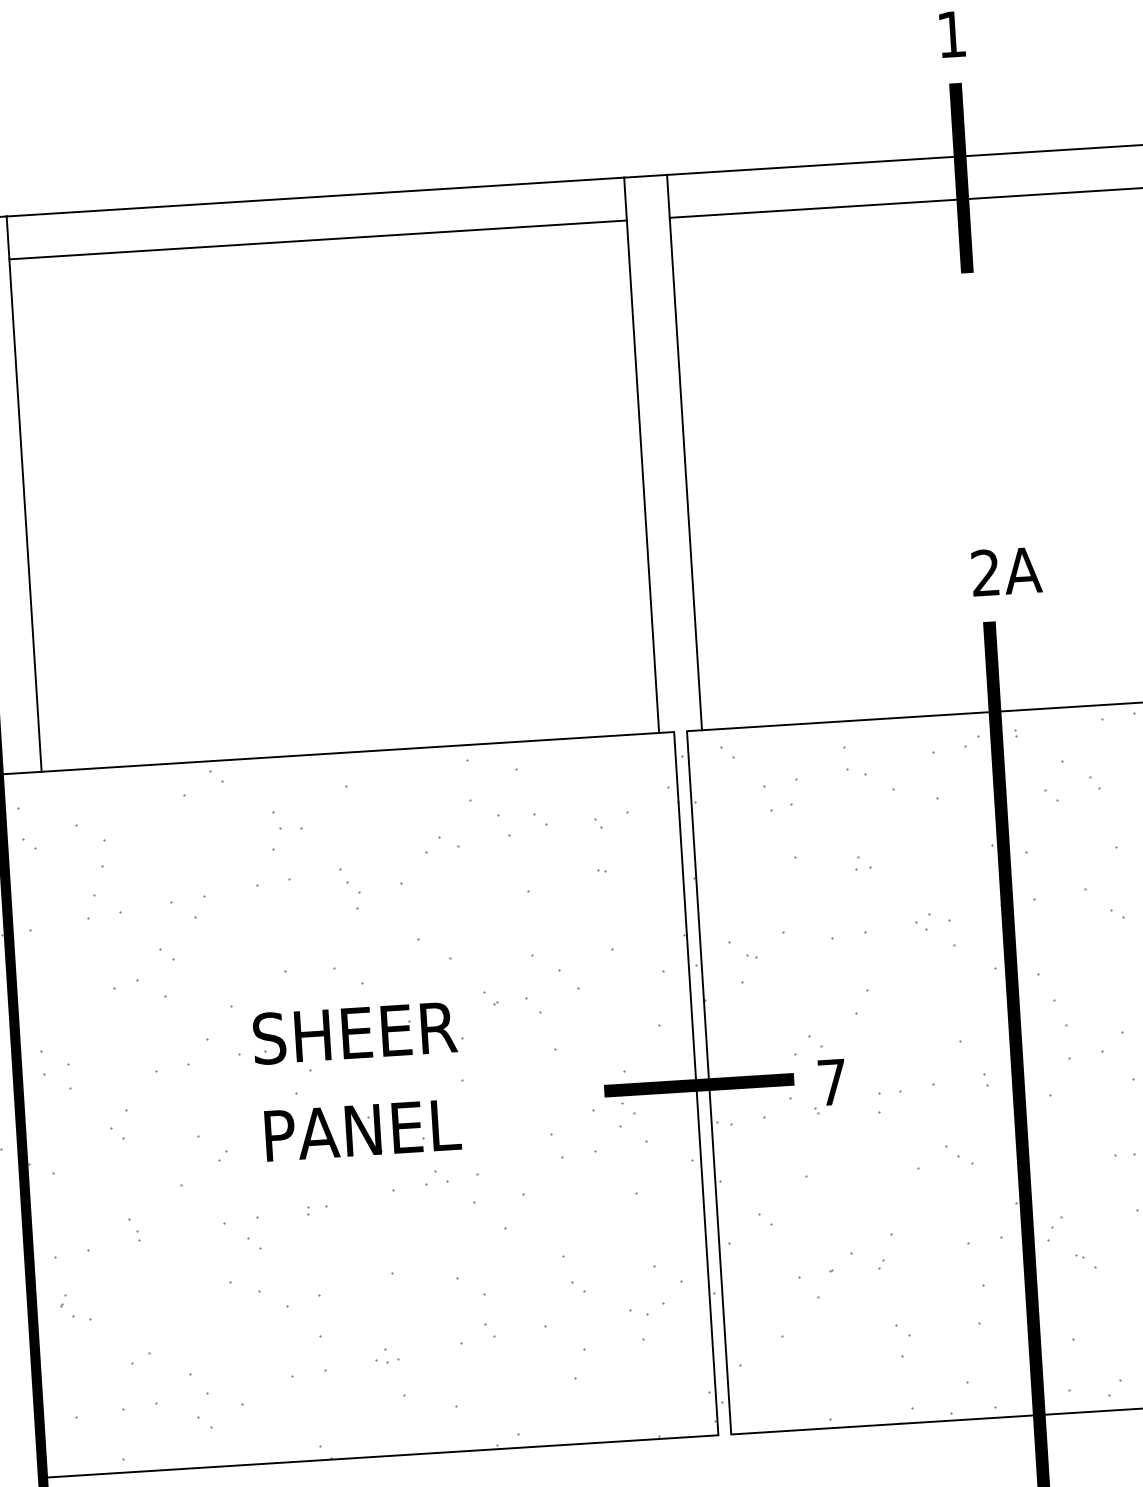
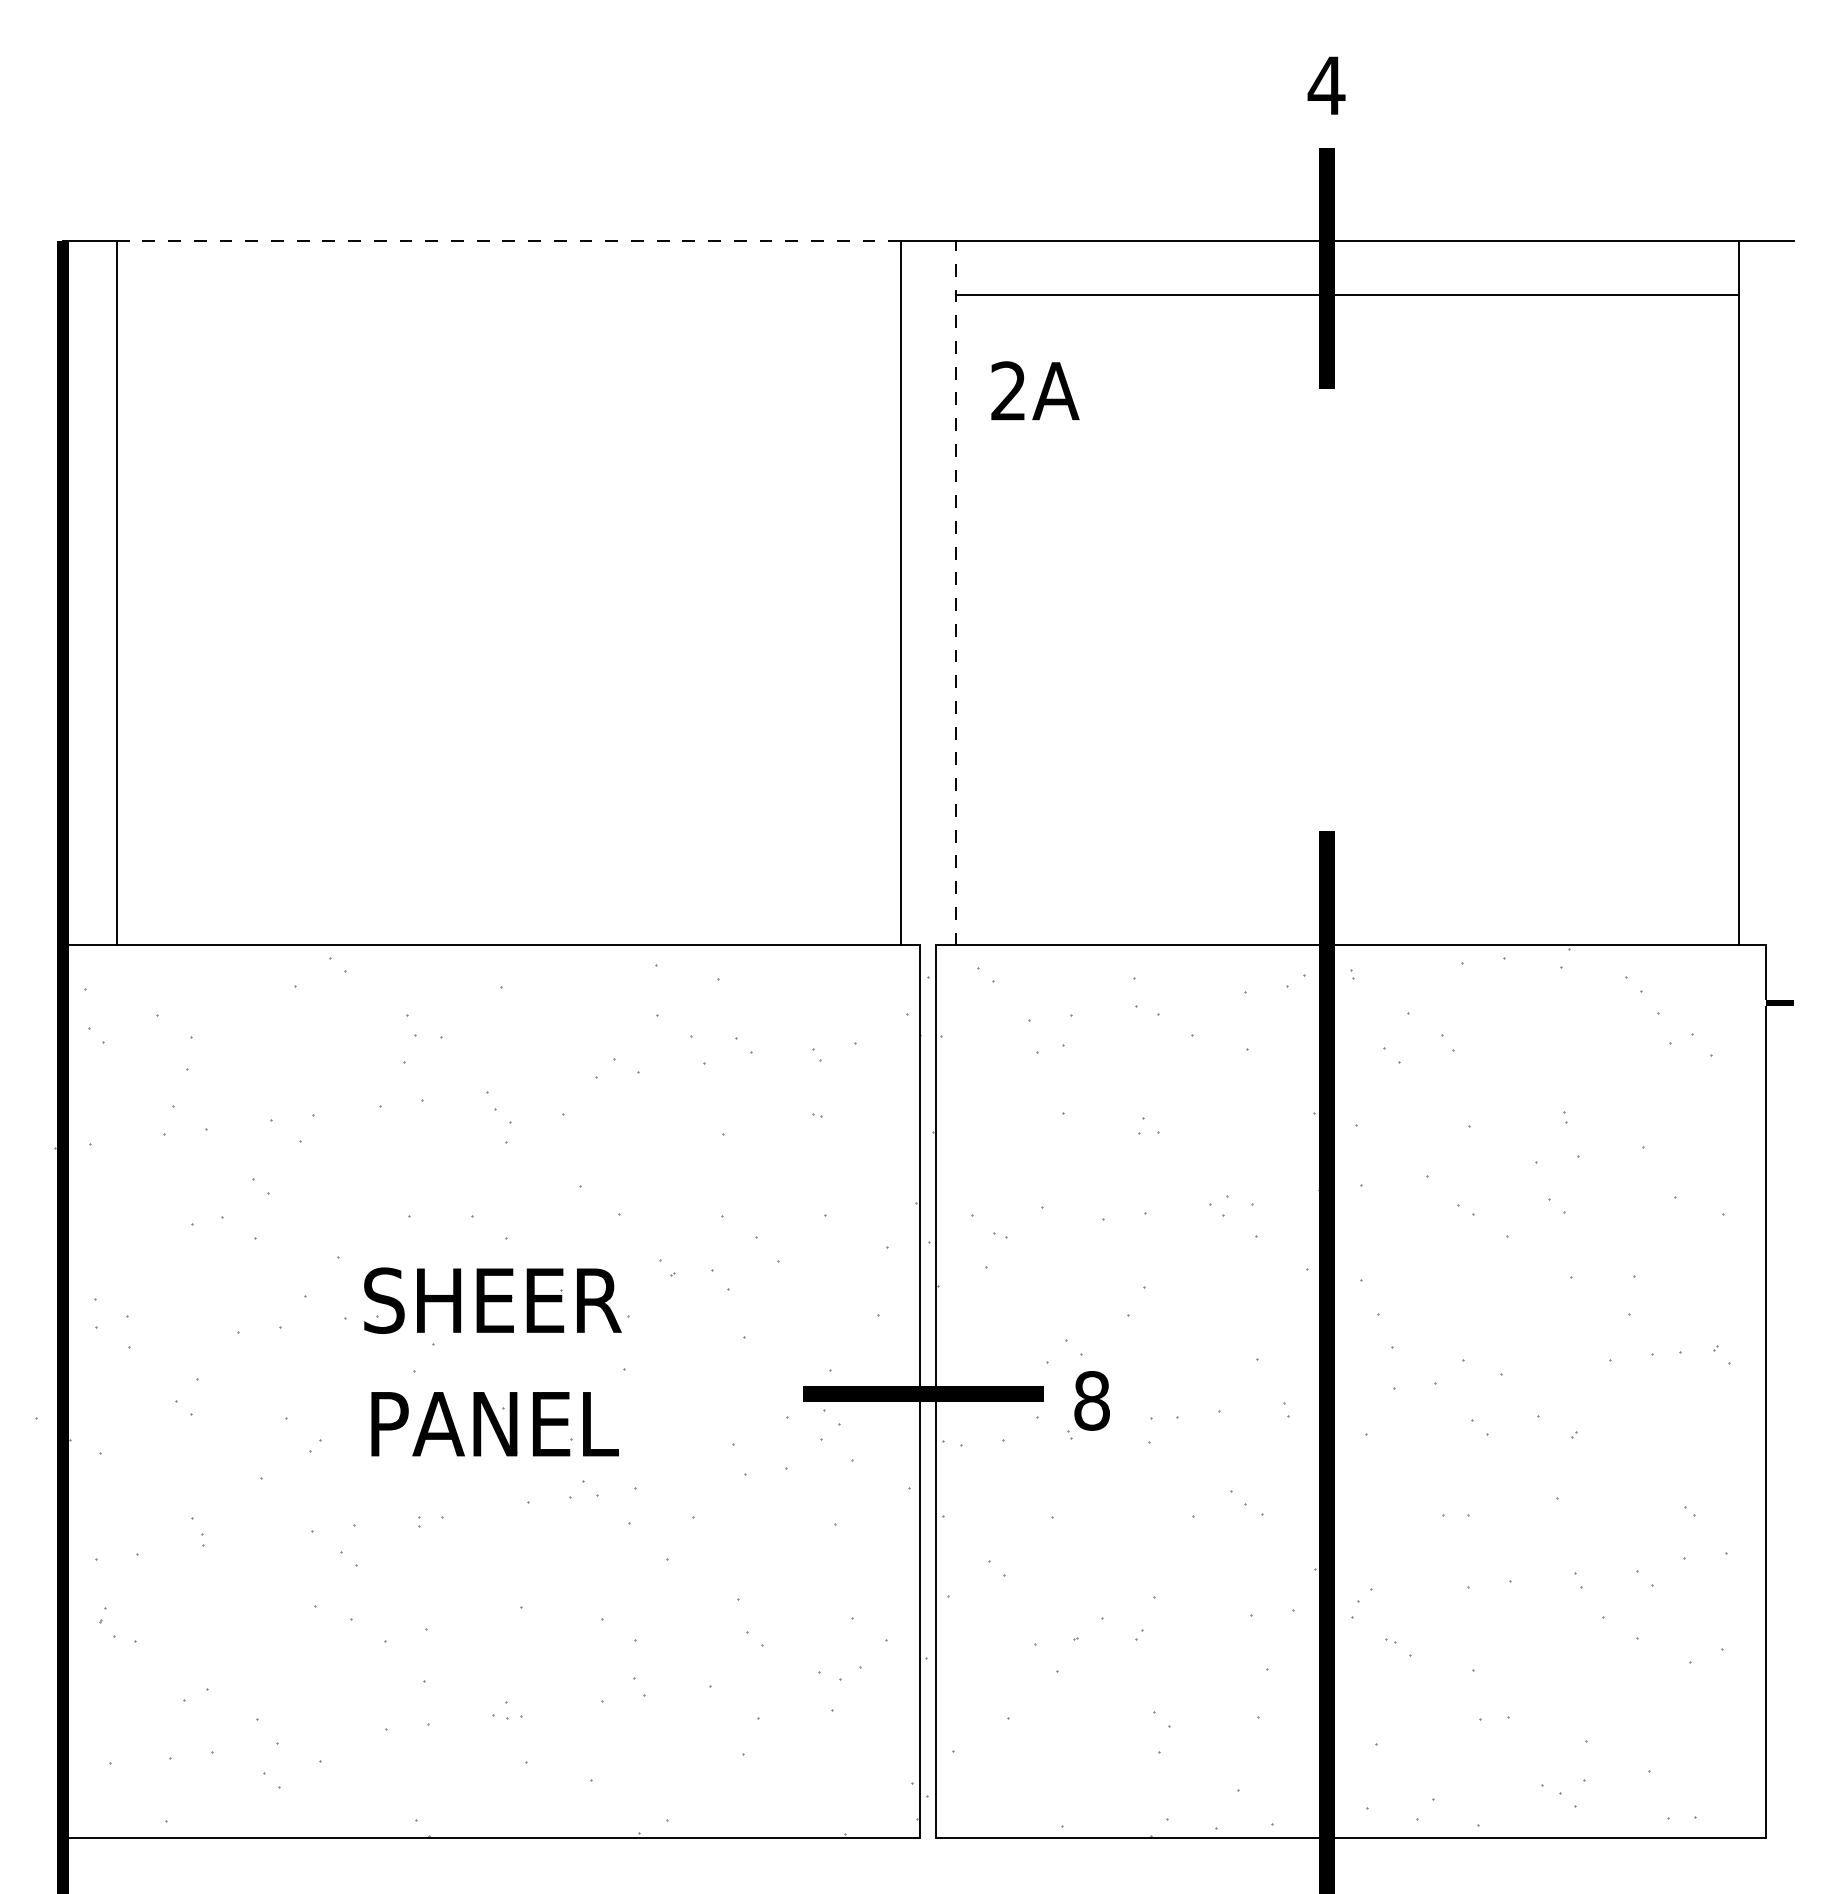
text: (951, 34) -> (1326, 85), 1 -> 4
line: (315, 196) -> (509, 240), solid -> dashed
line: (318, 240) -> (509, 295), removed
line: (684, 452) -> (955, 592), solid -> dashed
text: (1006, 571) -> (1035, 390), moved
text: (831, 1082) -> (1091, 1400), 7 -> 8

